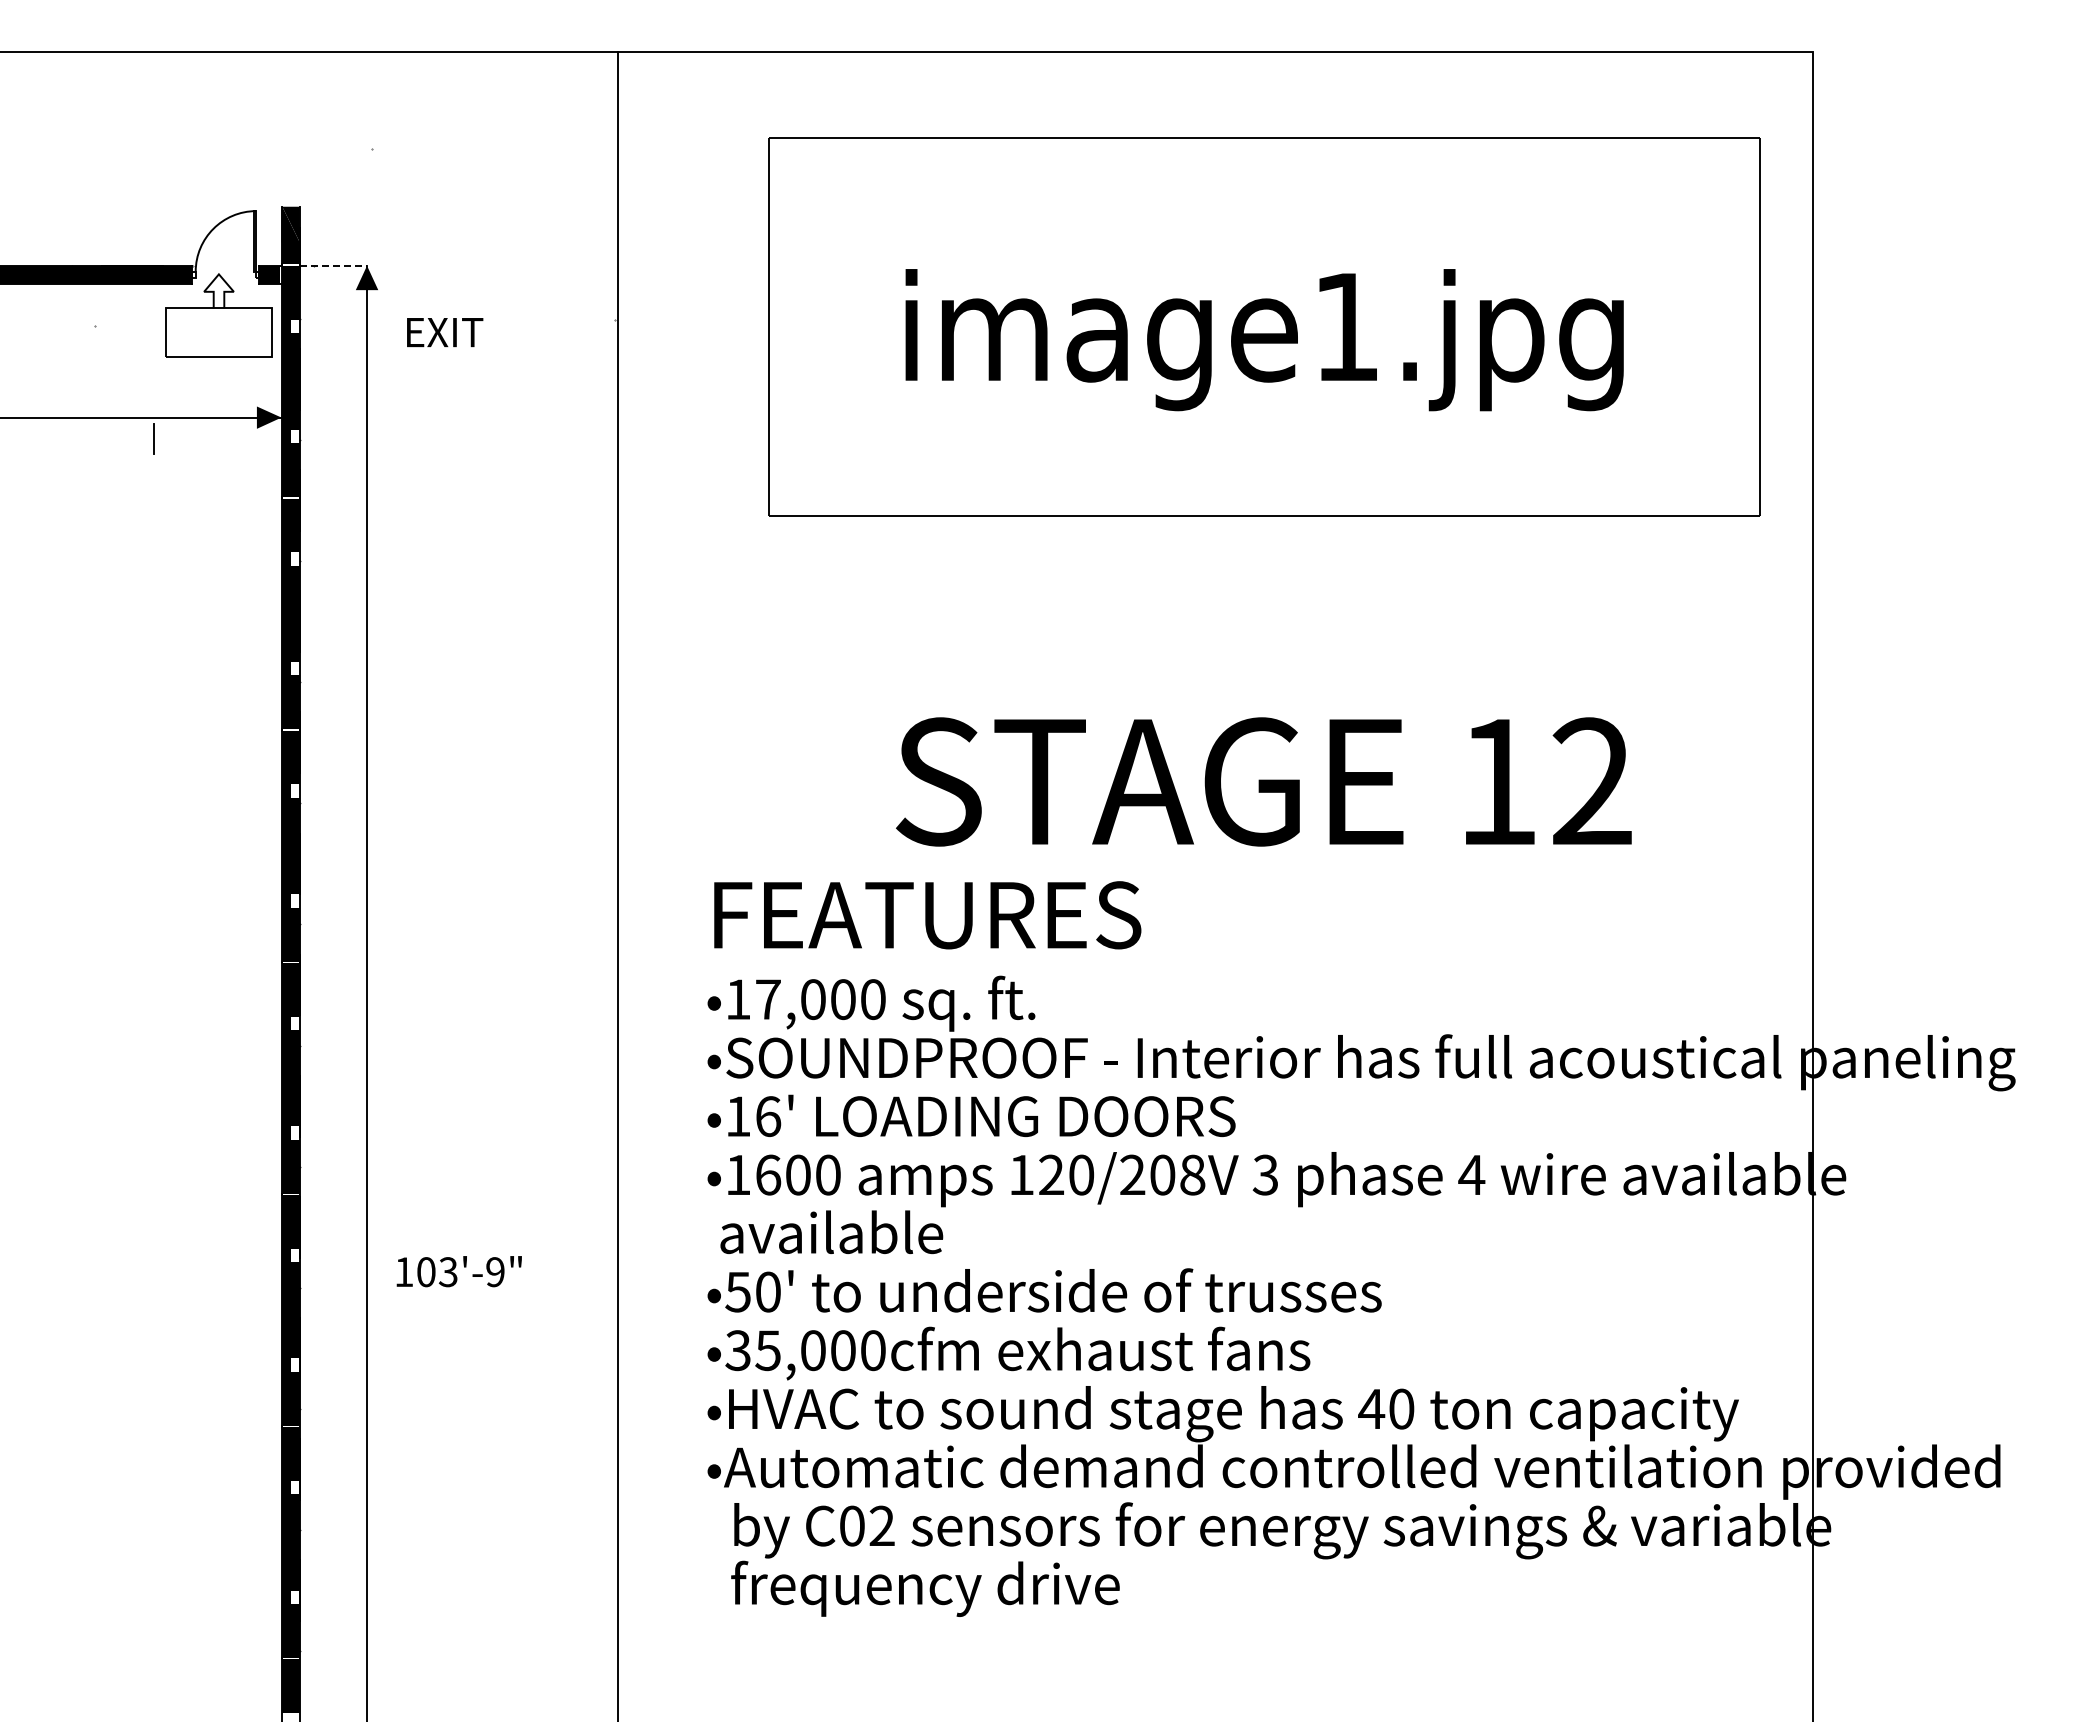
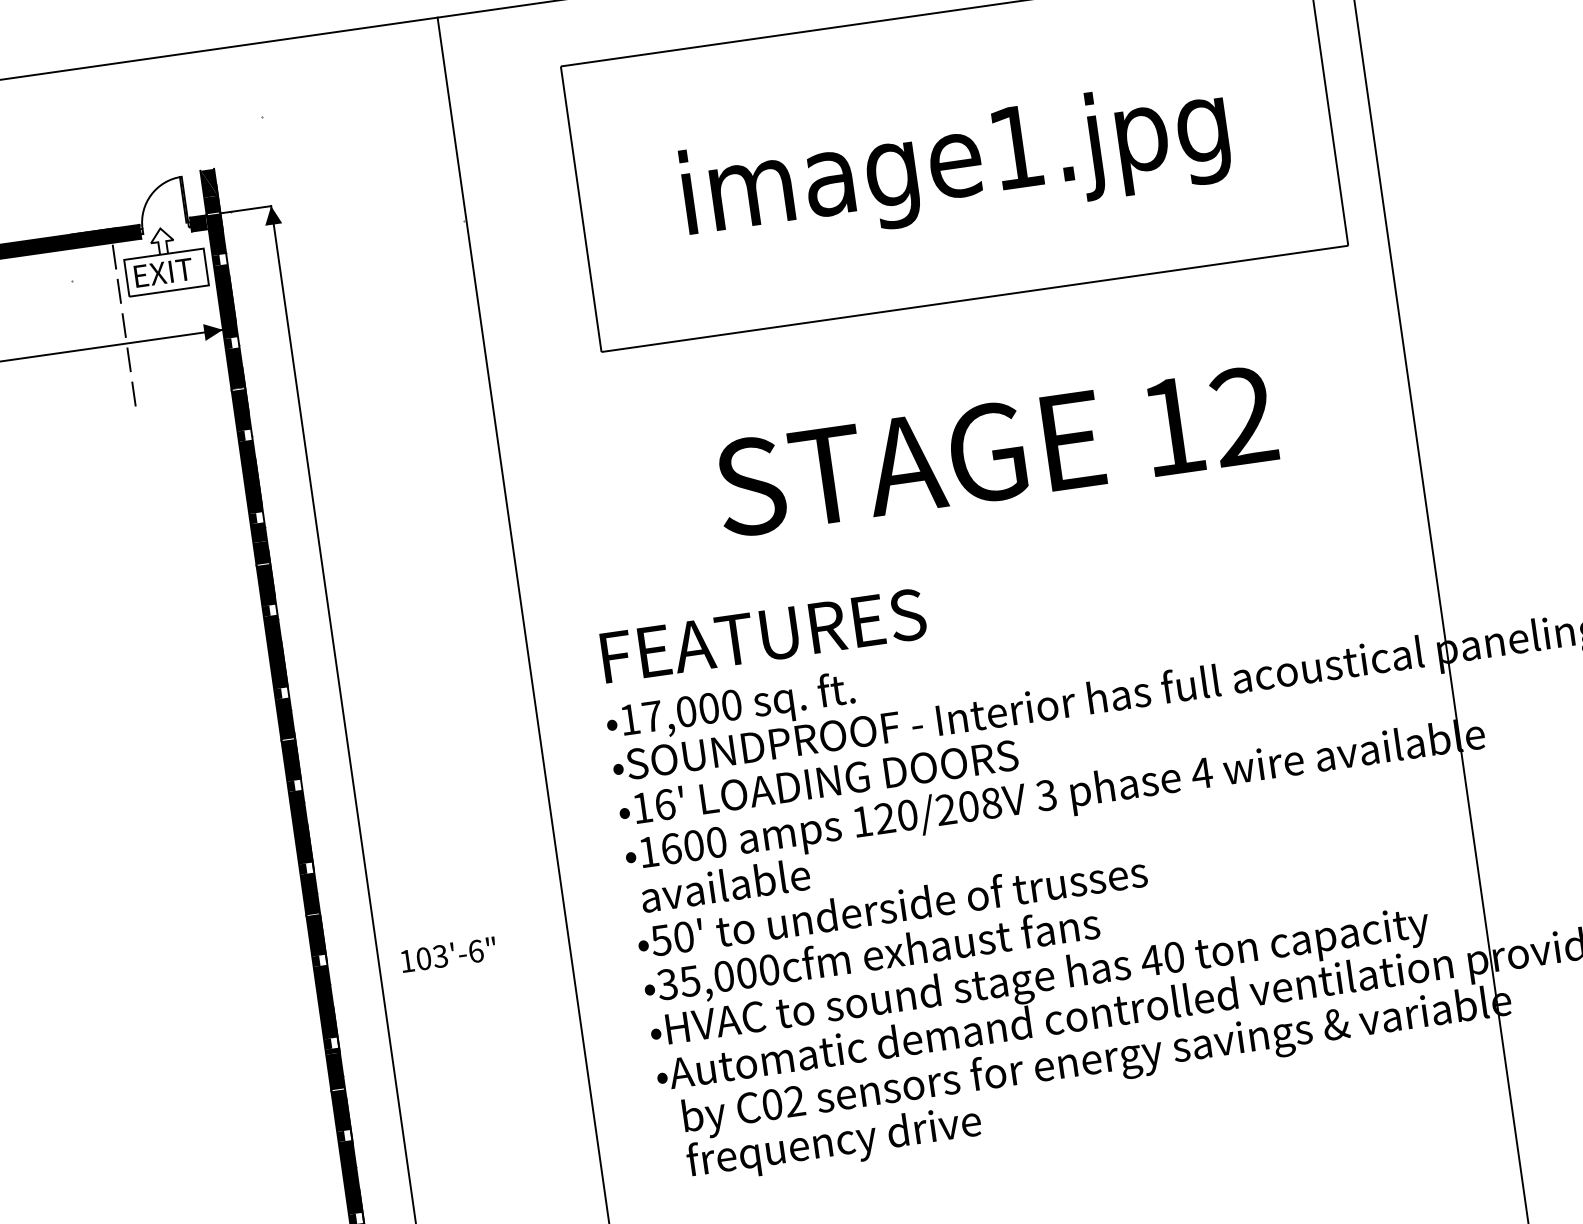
line: (333, 265) -> (245, 209), dashed -> solid
line: (154, 302) -> (114, 256), added
text: (445, 332) -> (164, 272), moved
line: (154, 348) -> (119, 291), added
line: (154, 393) -> (124, 325), added
line: (154, 484) -> (134, 393), added
text: (1263, 781) -> (995, 451), moved
text: (495, 1272) -> (476, 951), 103'-9" -> 103'-6"

